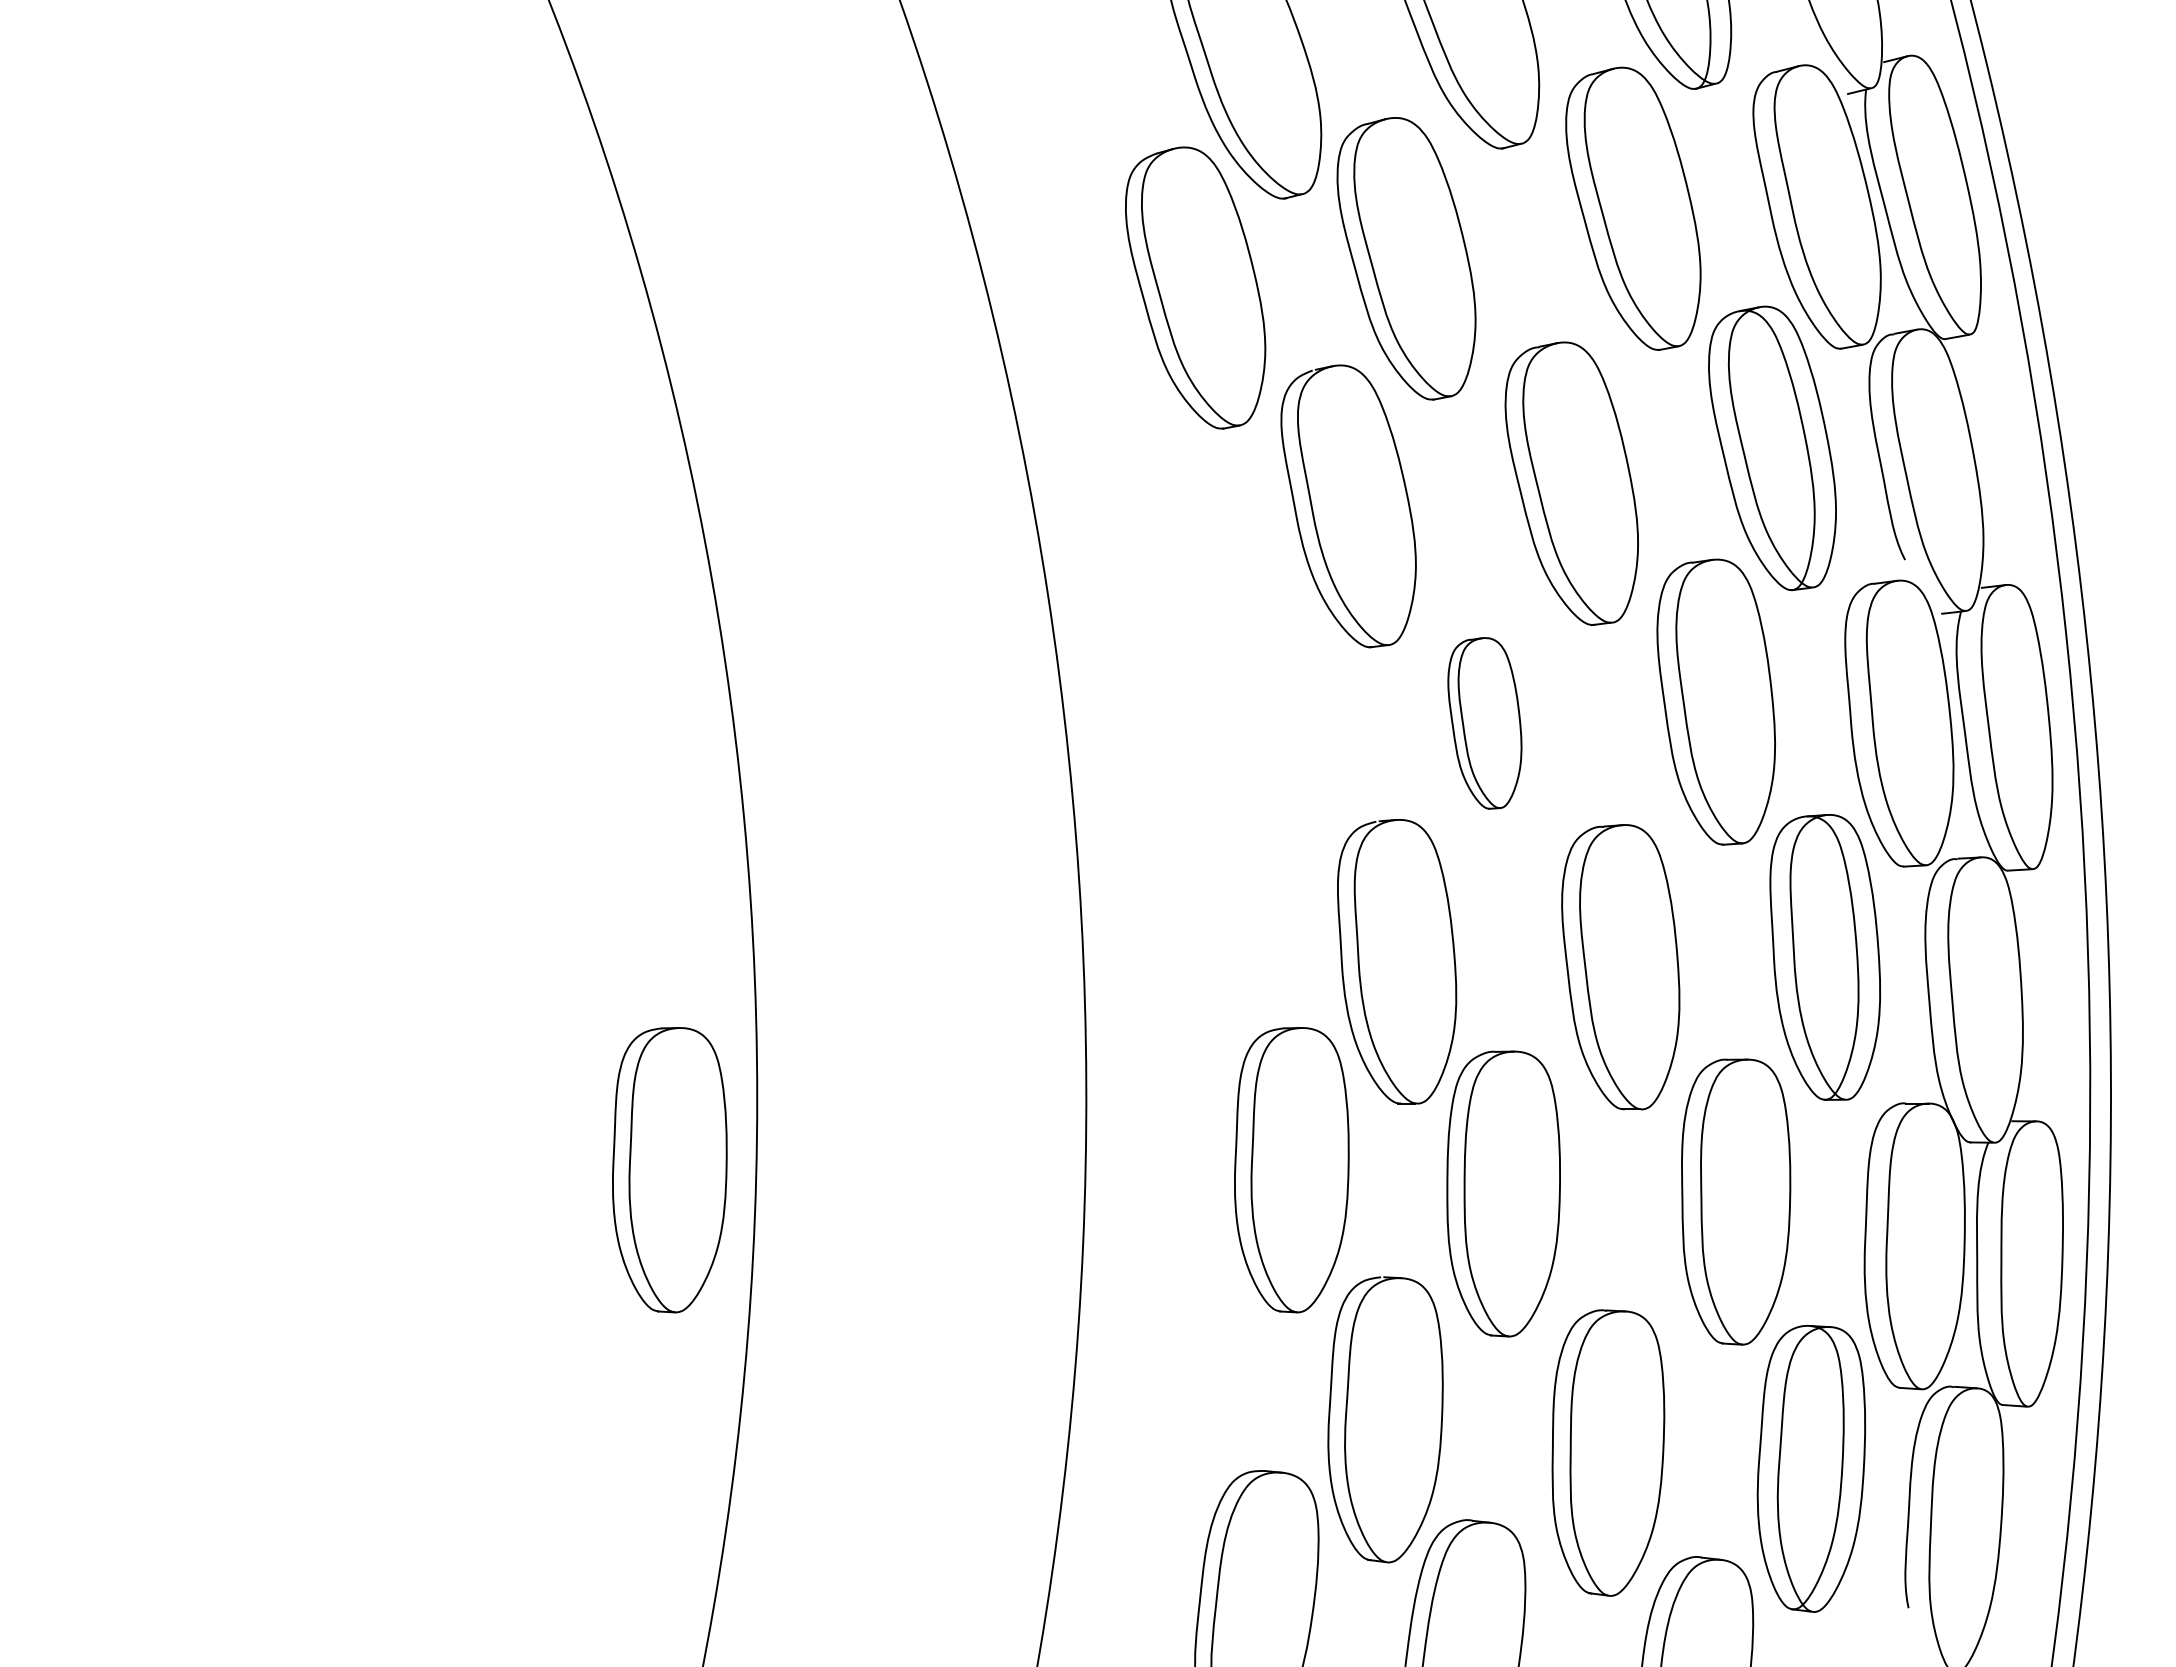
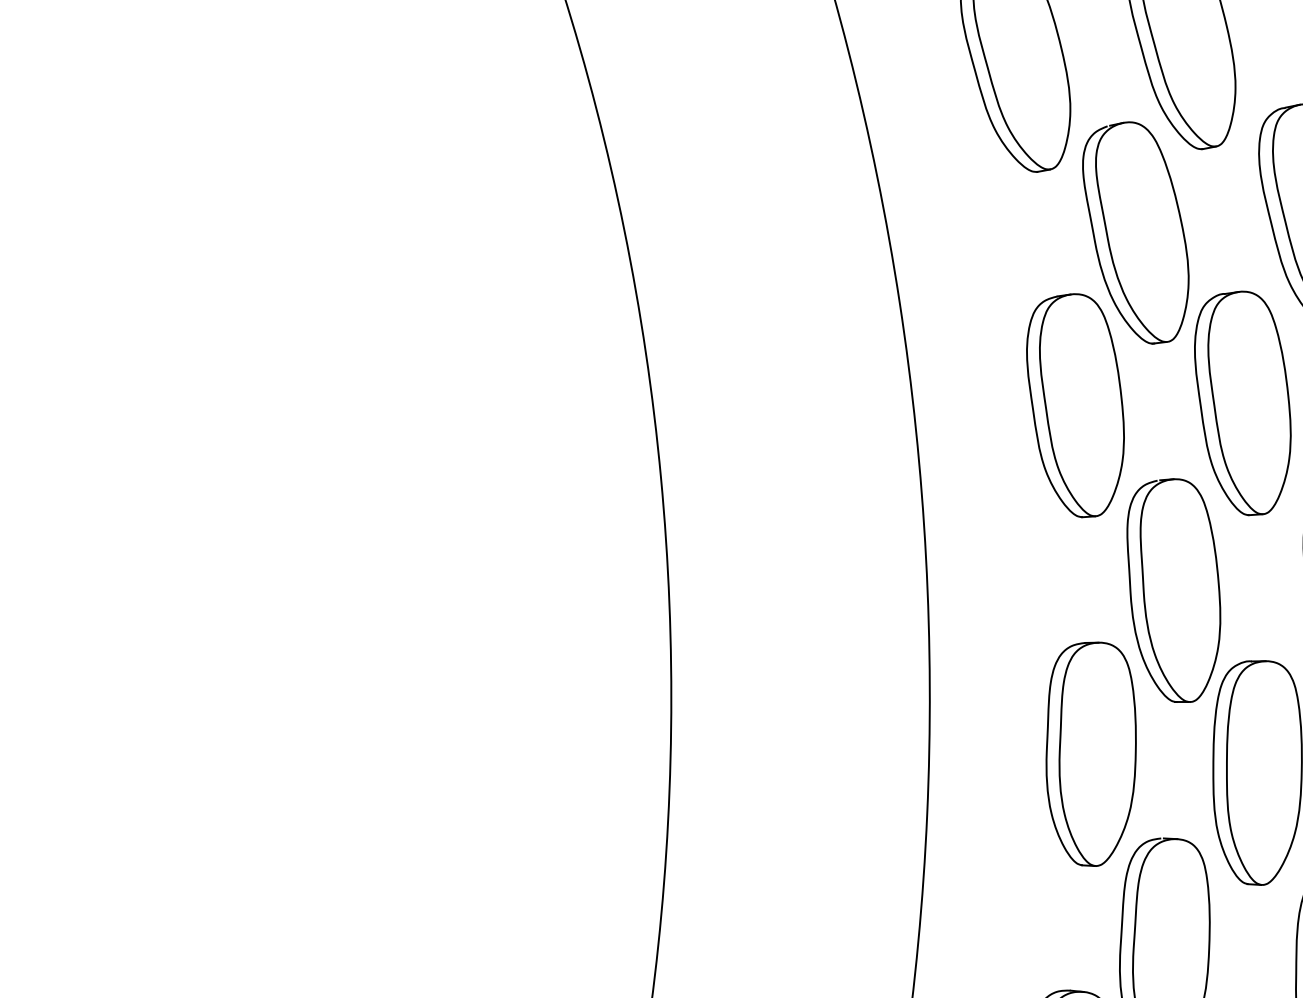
part: (1484, 723) -> (1242, 403), size x1.67
part: (1271, 726) -> (1075, 405), added
part: (669, 1170) -> (602, 754), removed

